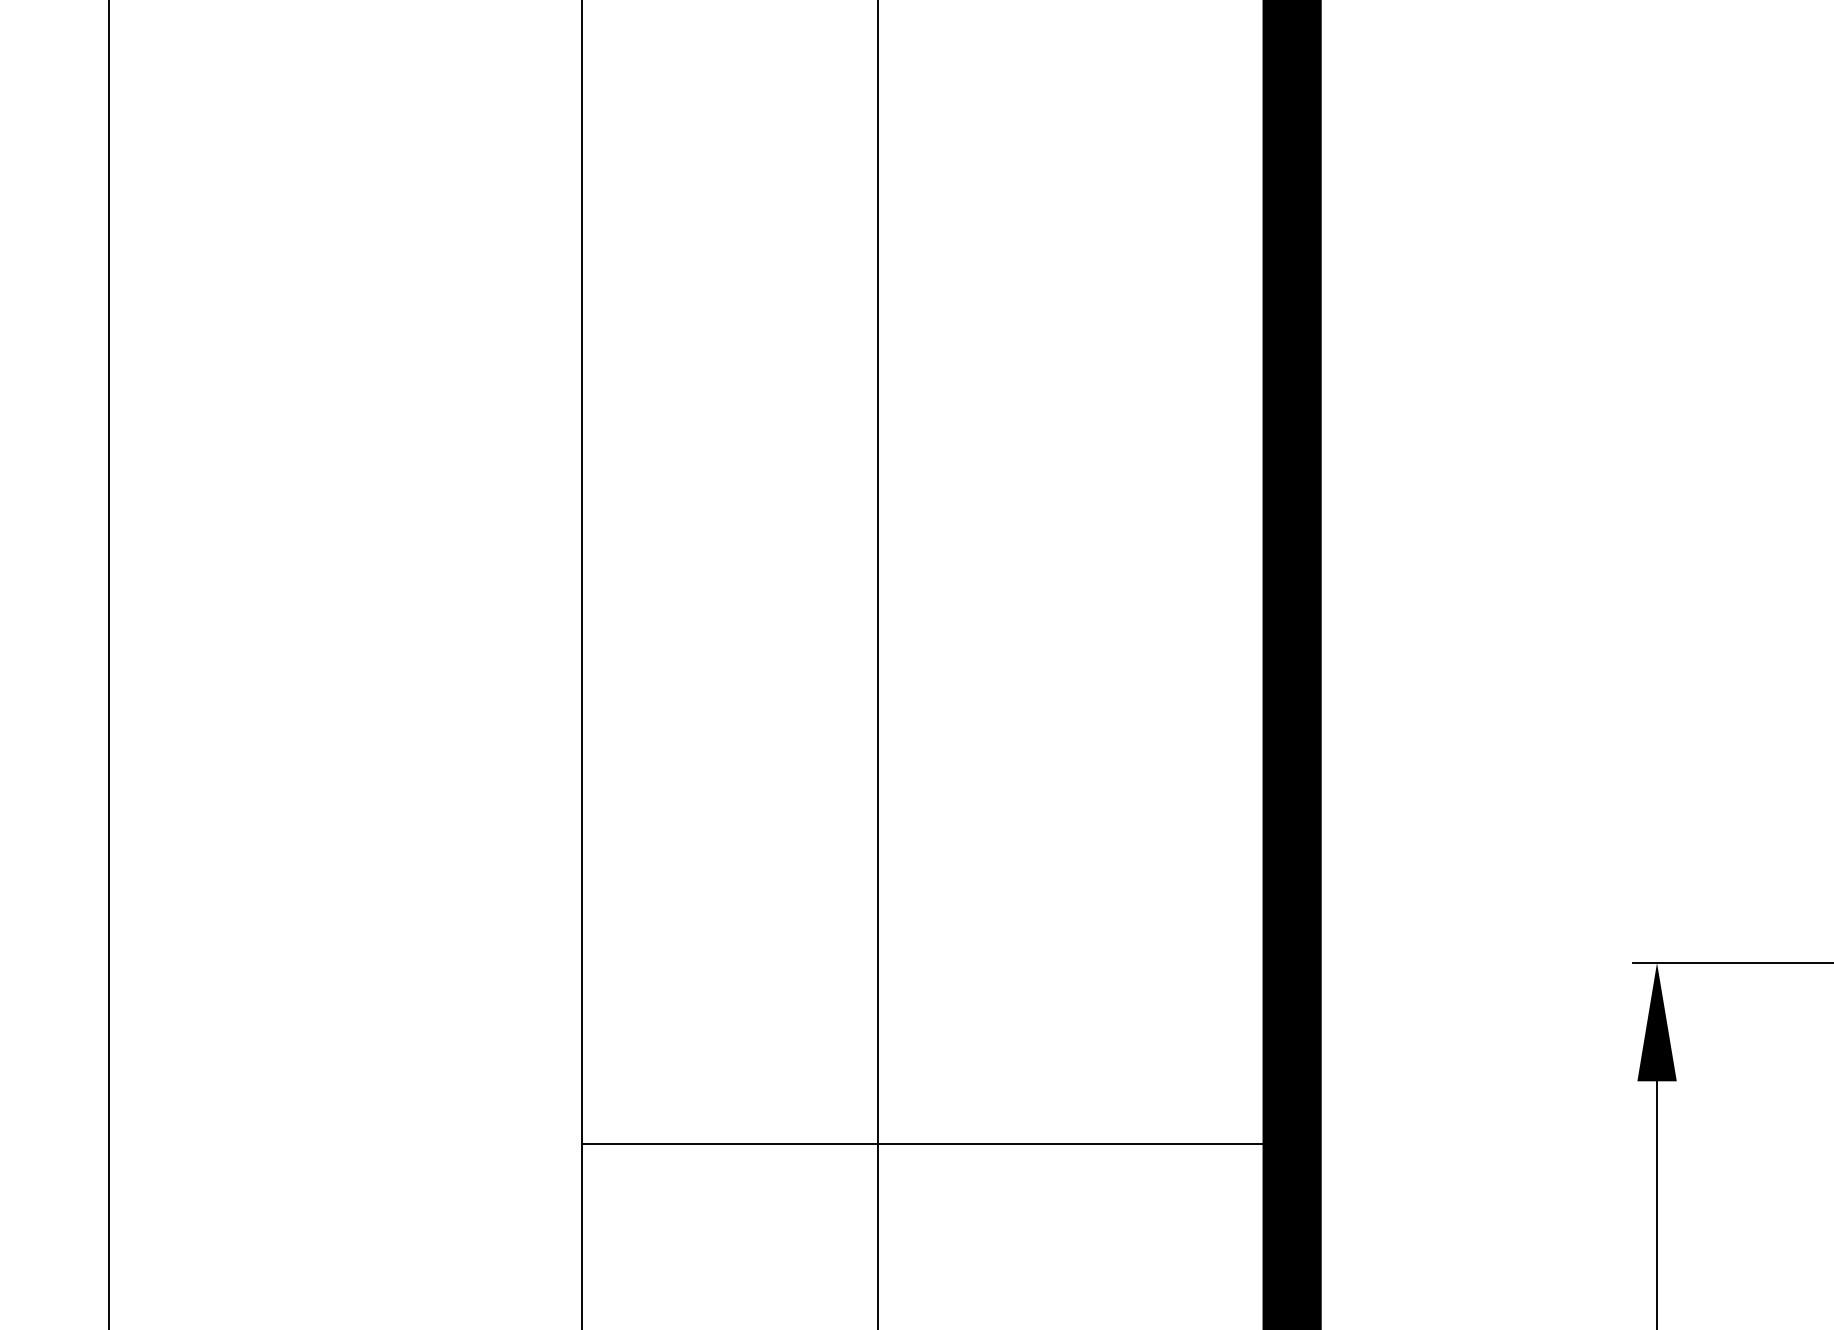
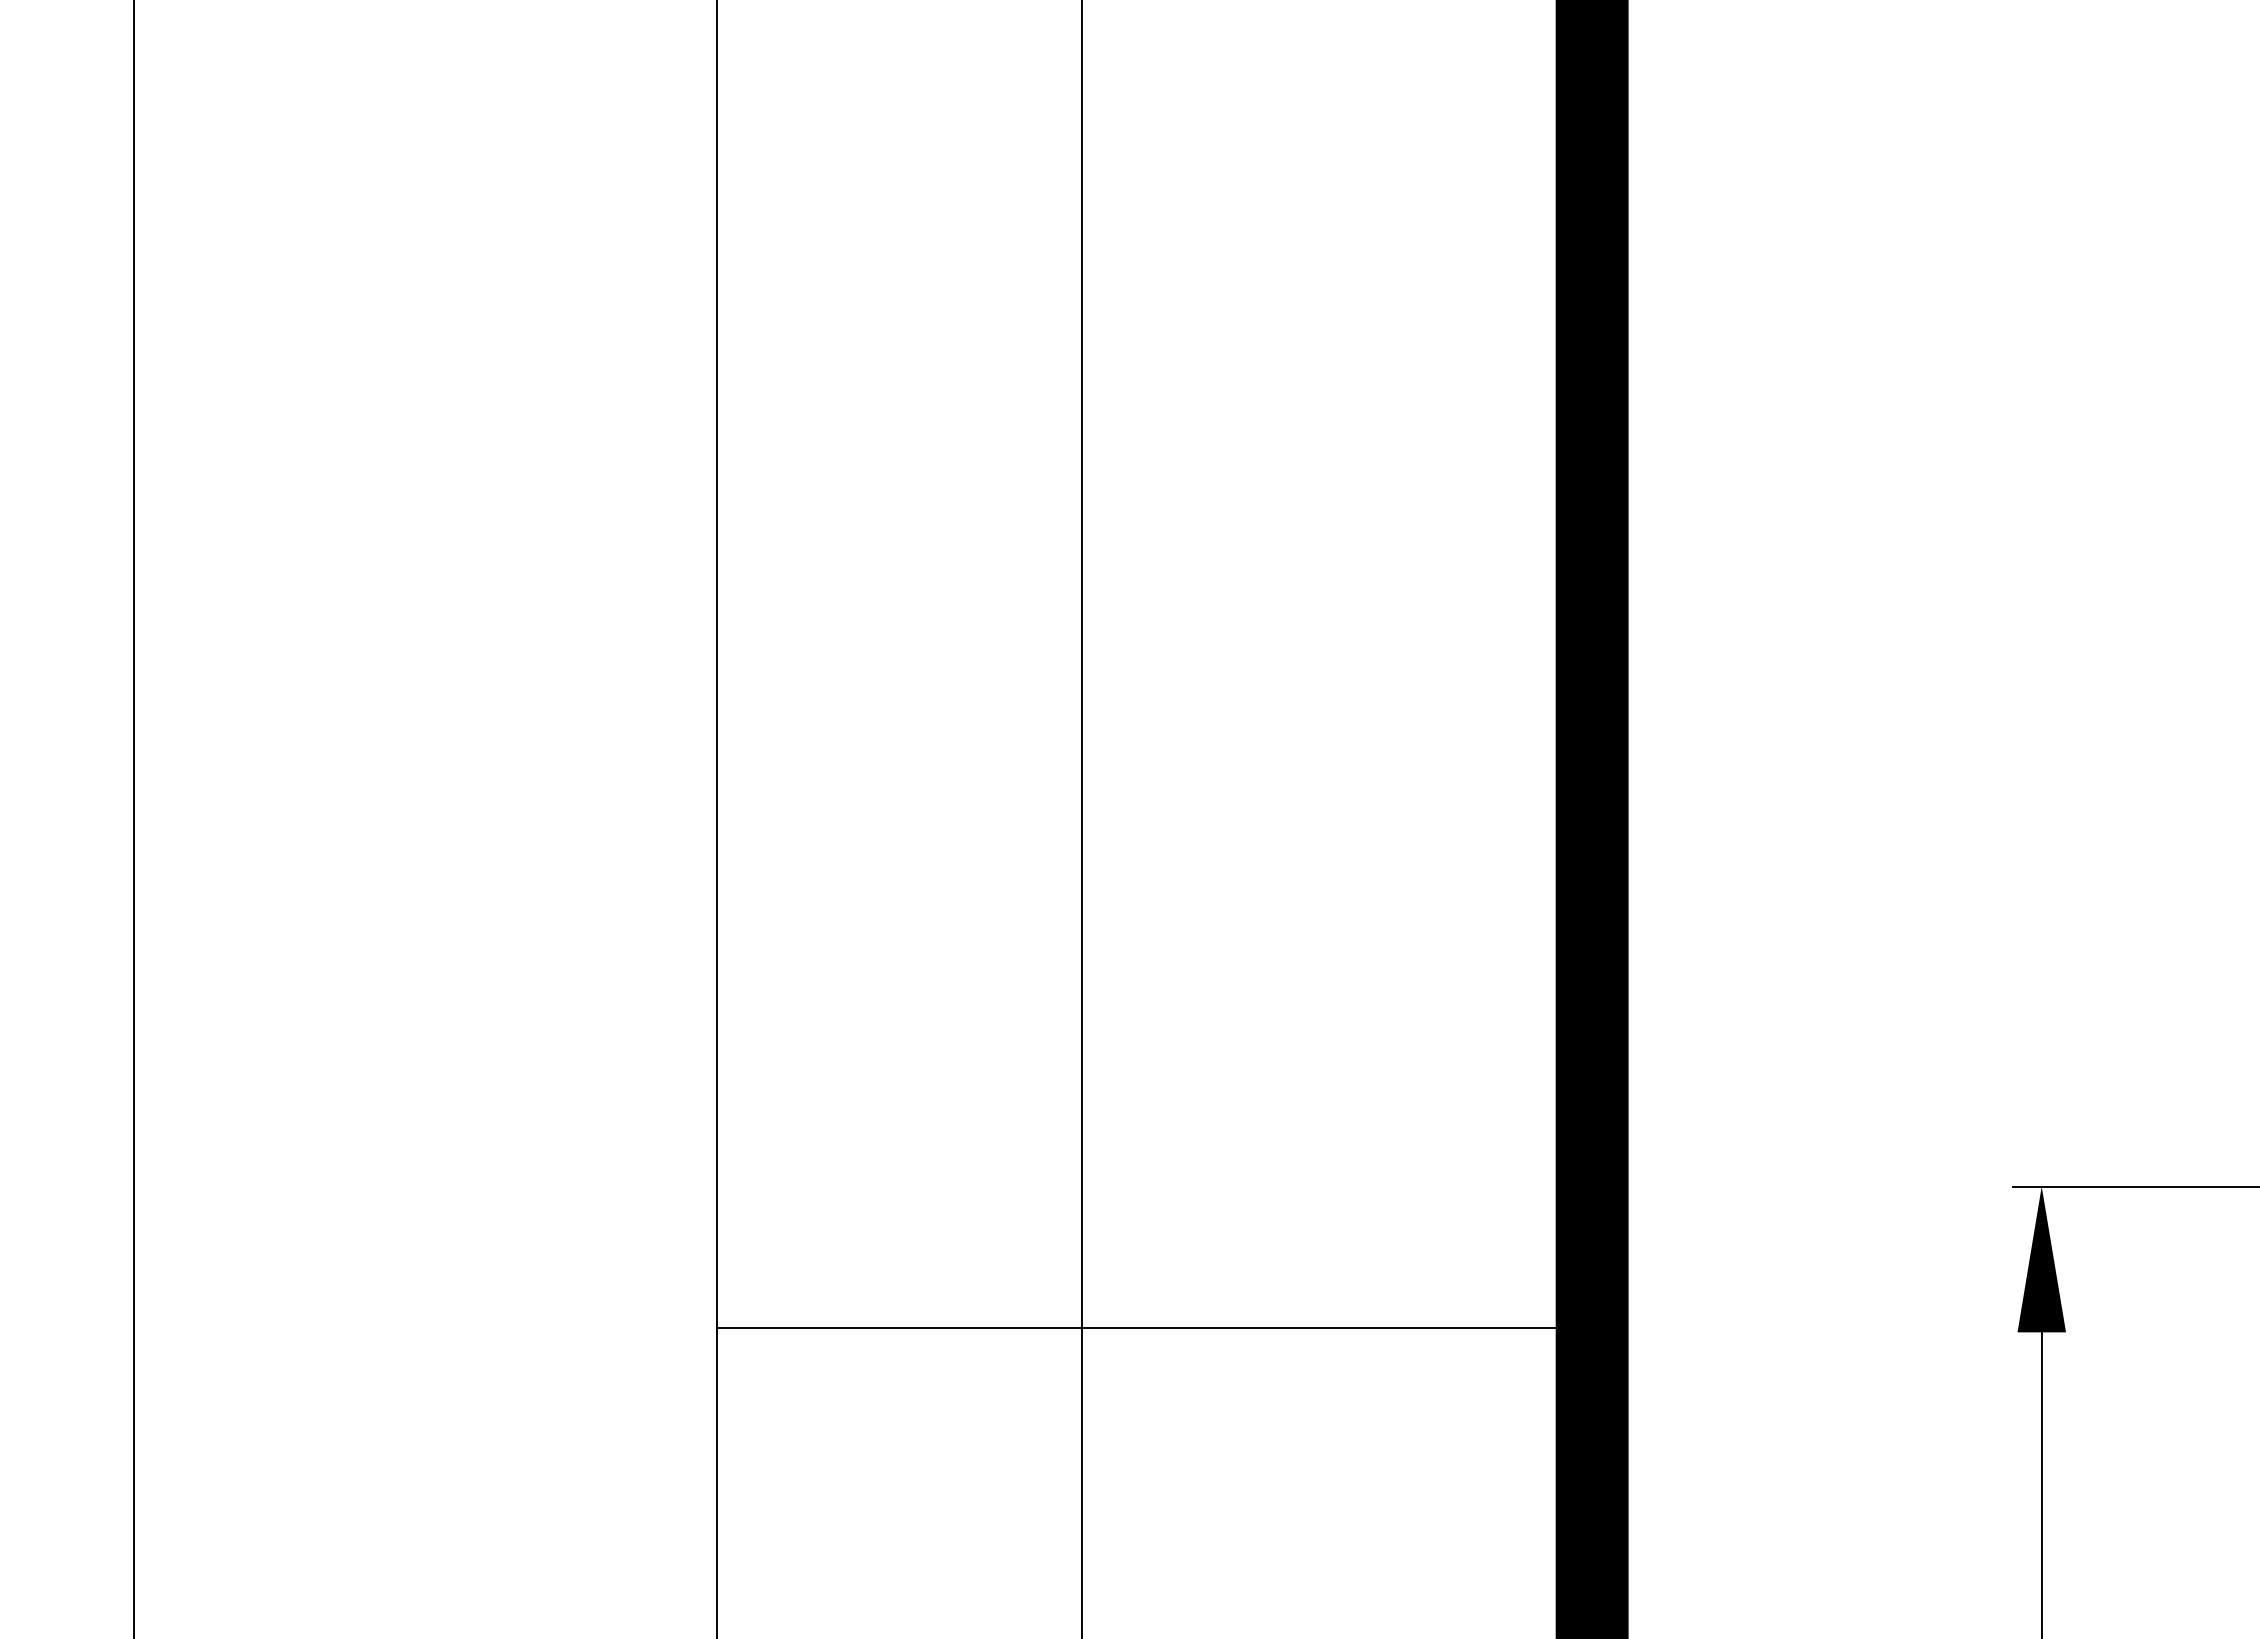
line: (936, 1143) -> (1154, 1328), moved

